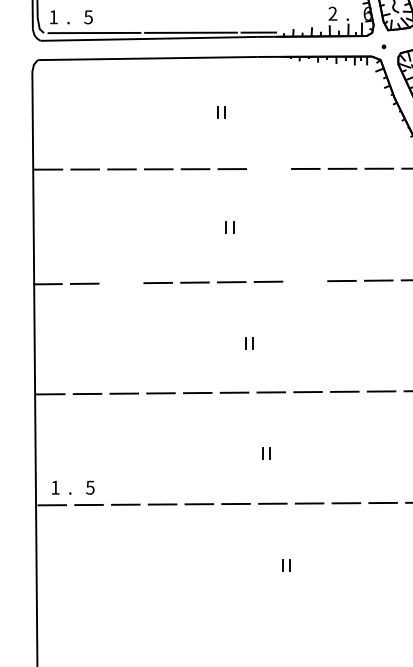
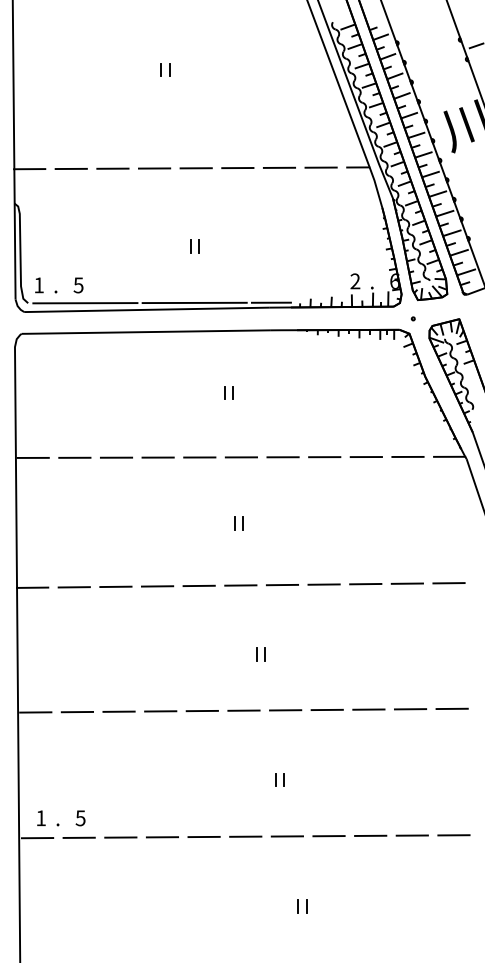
line: (268, 169) -> (282, 457), added
line: (304, 281) -> (323, 584), added
line: (121, 283) -> (115, 586), added

